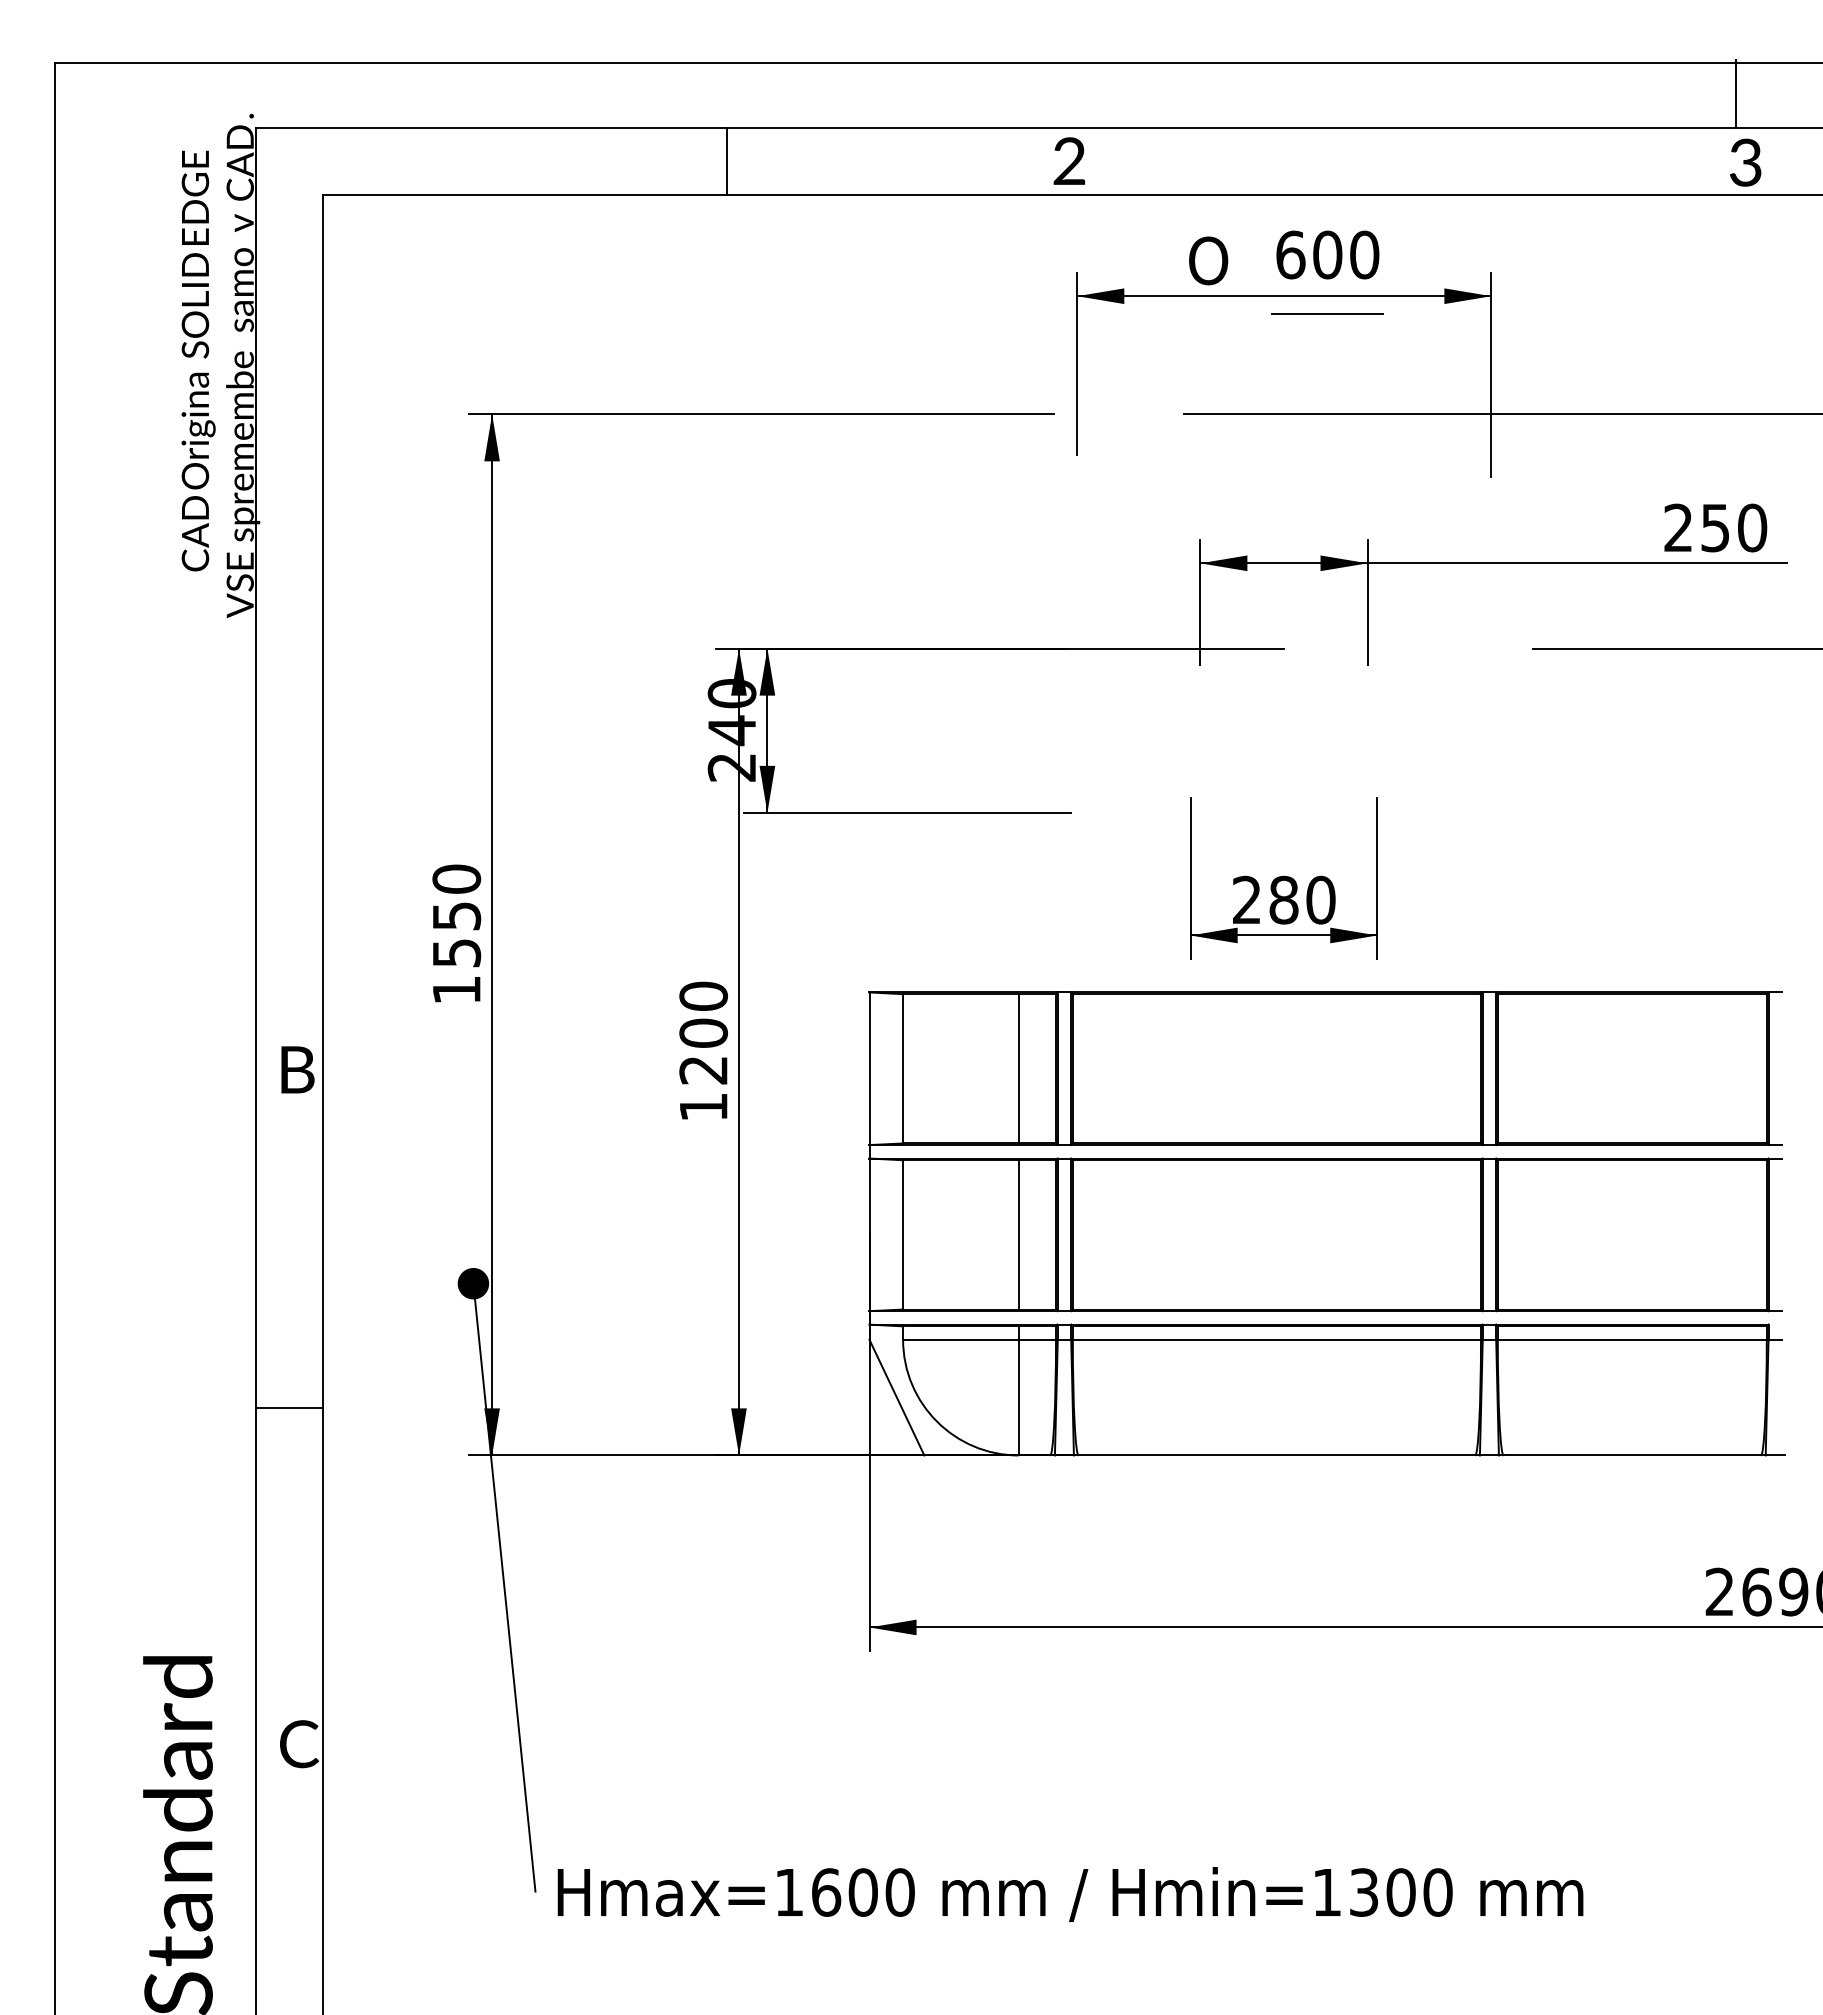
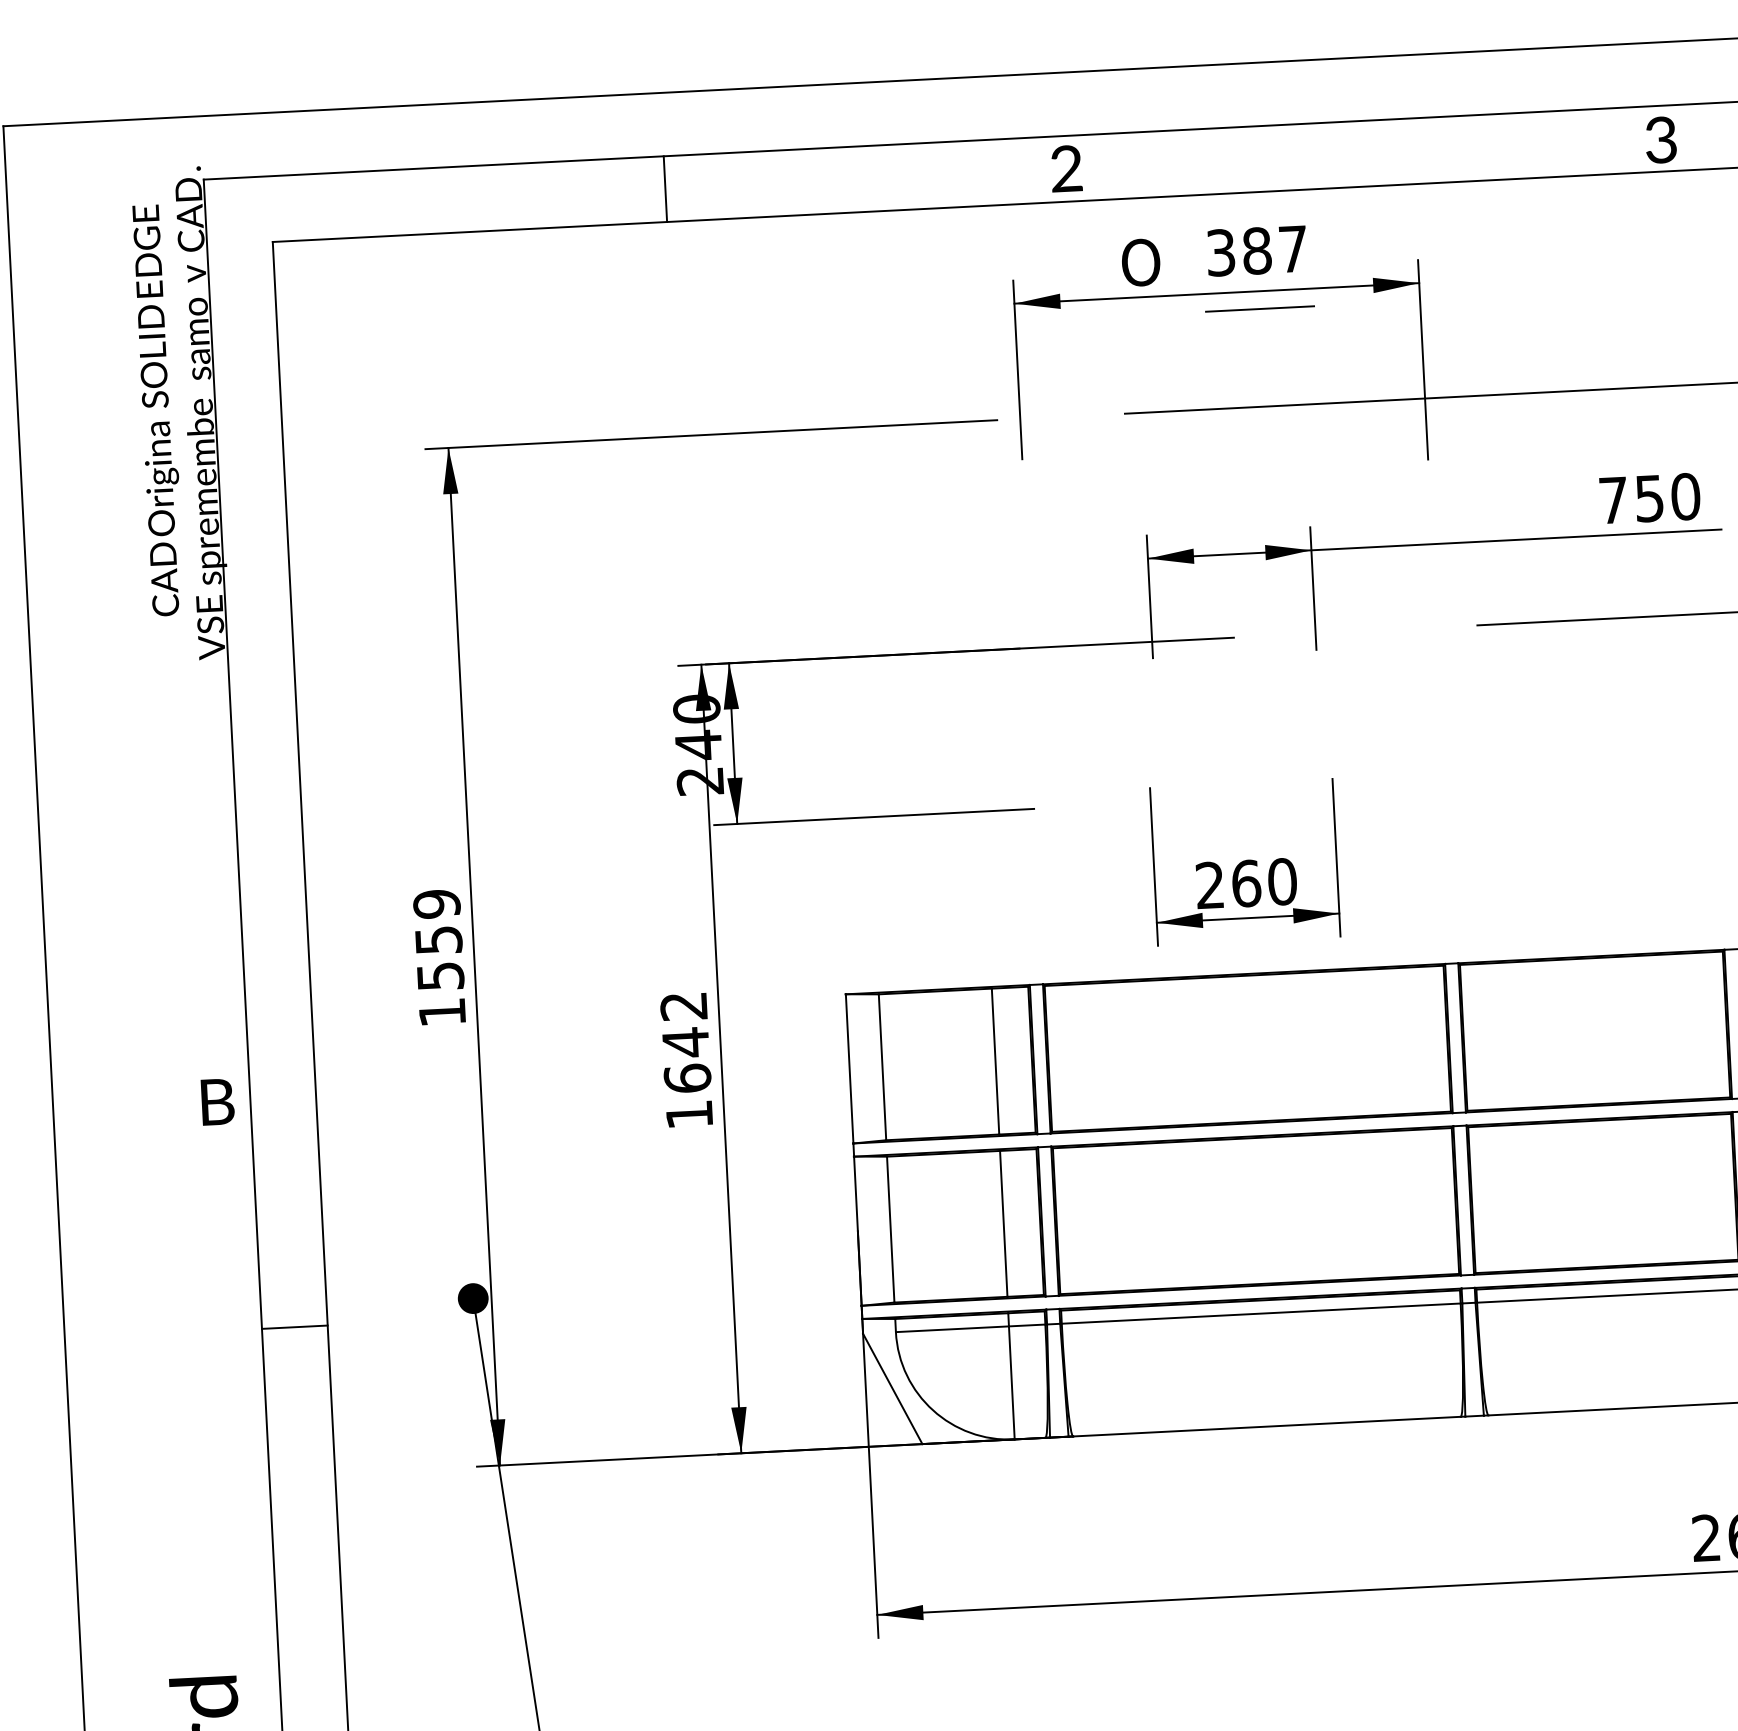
line: (1735, 93) -> (1647, 72), removed
text: (1068, 160) -> (1065, 168), moved
text: (1327, 254) -> (1256, 250), 600 -> 387
text: (1678, 527) -> (1613, 499), 250 -> 750
text: (456, 878) -> (436, 903), 1550 -> 1559
text: (1283, 899) -> (1245, 883), 280 -> 260
text: (703, 1032) -> (685, 1041), 1200 -> 1642
text: (297, 1069) -> (217, 1101), moved
line: (289, 1407) -> (294, 1327), moved

